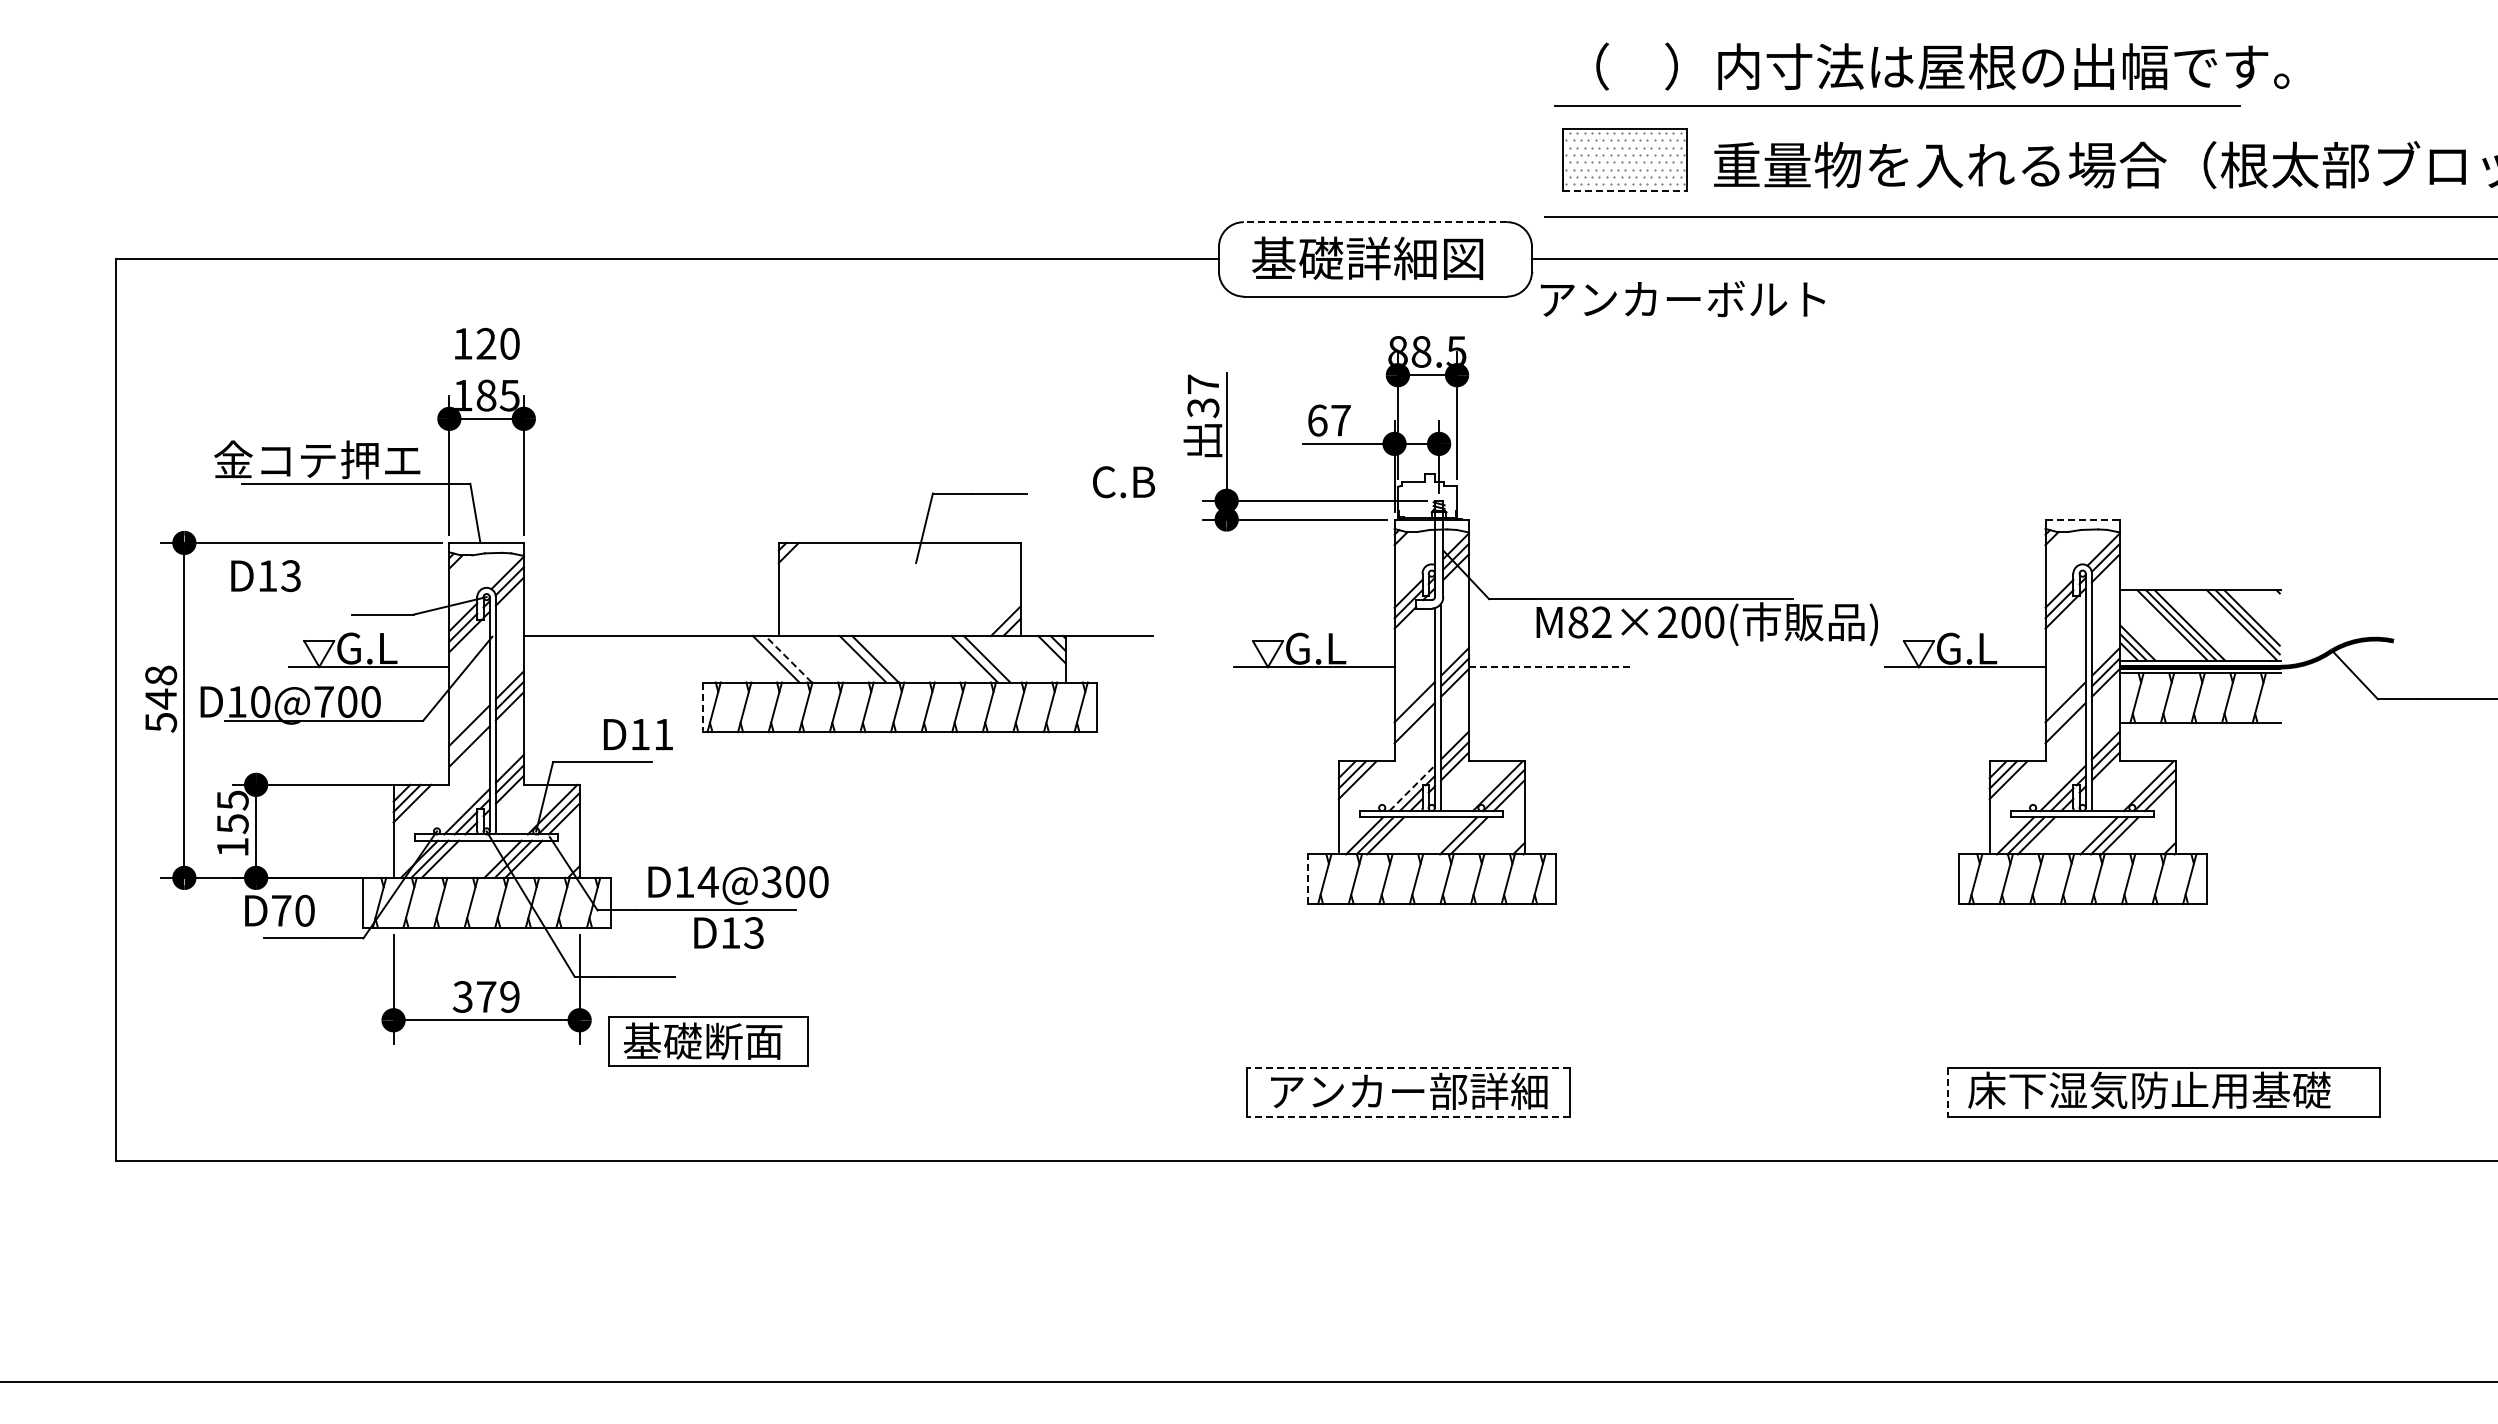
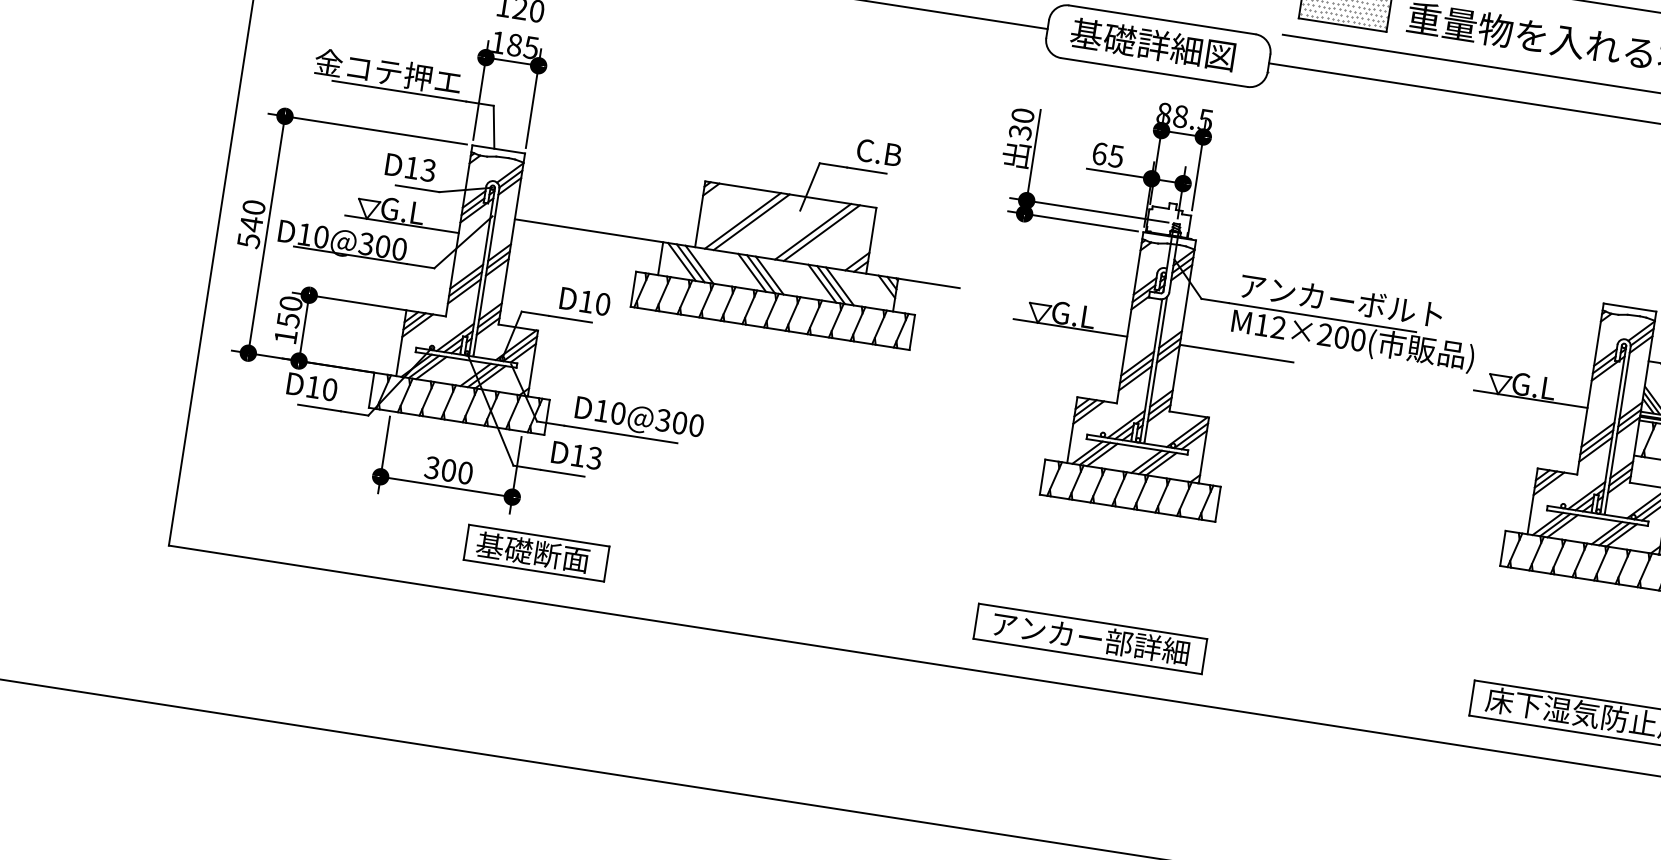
line: (1625, 190) -> (1342, 24), dashed -> solid
line: (1375, 222) -> (1162, 20), dashed -> solid
text: (1682, 298) -> (1341, 299), moved
text: (1203, 383) -> (1023, 115), 37 -> 30
text: (1340, 420) -> (1115, 156), 67 -> 65
text: (1123, 482) -> (878, 152), moved
line: (2083, 519) -> (1630, 307), dashed -> solid
text: (265, 576) -> (410, 167), moved
line: (838, 588) -> (742, 220), added
line: (851, 588) -> (751, 221), added
line: (937, 588) -> (812, 230), added
line: (950, 588) -> (821, 232), added
text: (1578, 622) -> (1262, 325), M82×200( -> M12×200(
line: (733, 658) -> (660, 258), added
line: (763, 658) -> (681, 261), added
line: (887, 658) -> (769, 275), added
line: (962, 658) -> (822, 283), added
line: (788, 659) -> (699, 264), dashed -> solid
line: (1549, 667) -> (1236, 353), dashed -> solid
text: (160, 675) -> (253, 207), 548 -> 540
text: (323, 701) -> (366, 243), D10@700 -> D10@300
line: (702, 707) -> (633, 289), dashed -> solid
line: (1414, 712) -> (1136, 370), added
line: (2065, 712) -> (1596, 442), added
text: (663, 734) -> (602, 304), D11 -> D10
line: (469, 735) -> (465, 283), added
line: (1412, 787) -> (1126, 423), dashed -> solid
text: (232, 800) -> (290, 303), 155 -> 150
line: (1447, 835) -> (1146, 461), added
line: (1307, 879) -> (1042, 477), dashed -> solid
text: (707, 882) -> (617, 413), D14@300 -> D10@300
text: (281, 910) -> (313, 386), D70 -> D10
text: (728, 932) -> (576, 455), moved
text: (498, 996) -> (457, 471), 379 -> 300
part: (708, 1041) -> (536, 553), moved
line: (1407, 1067) -> (1092, 621), dashed -> solid
line: (1948, 1092) -> (1472, 698), dashed -> solid
line: (1407, 1117) -> (1087, 656), dashed -> solid

